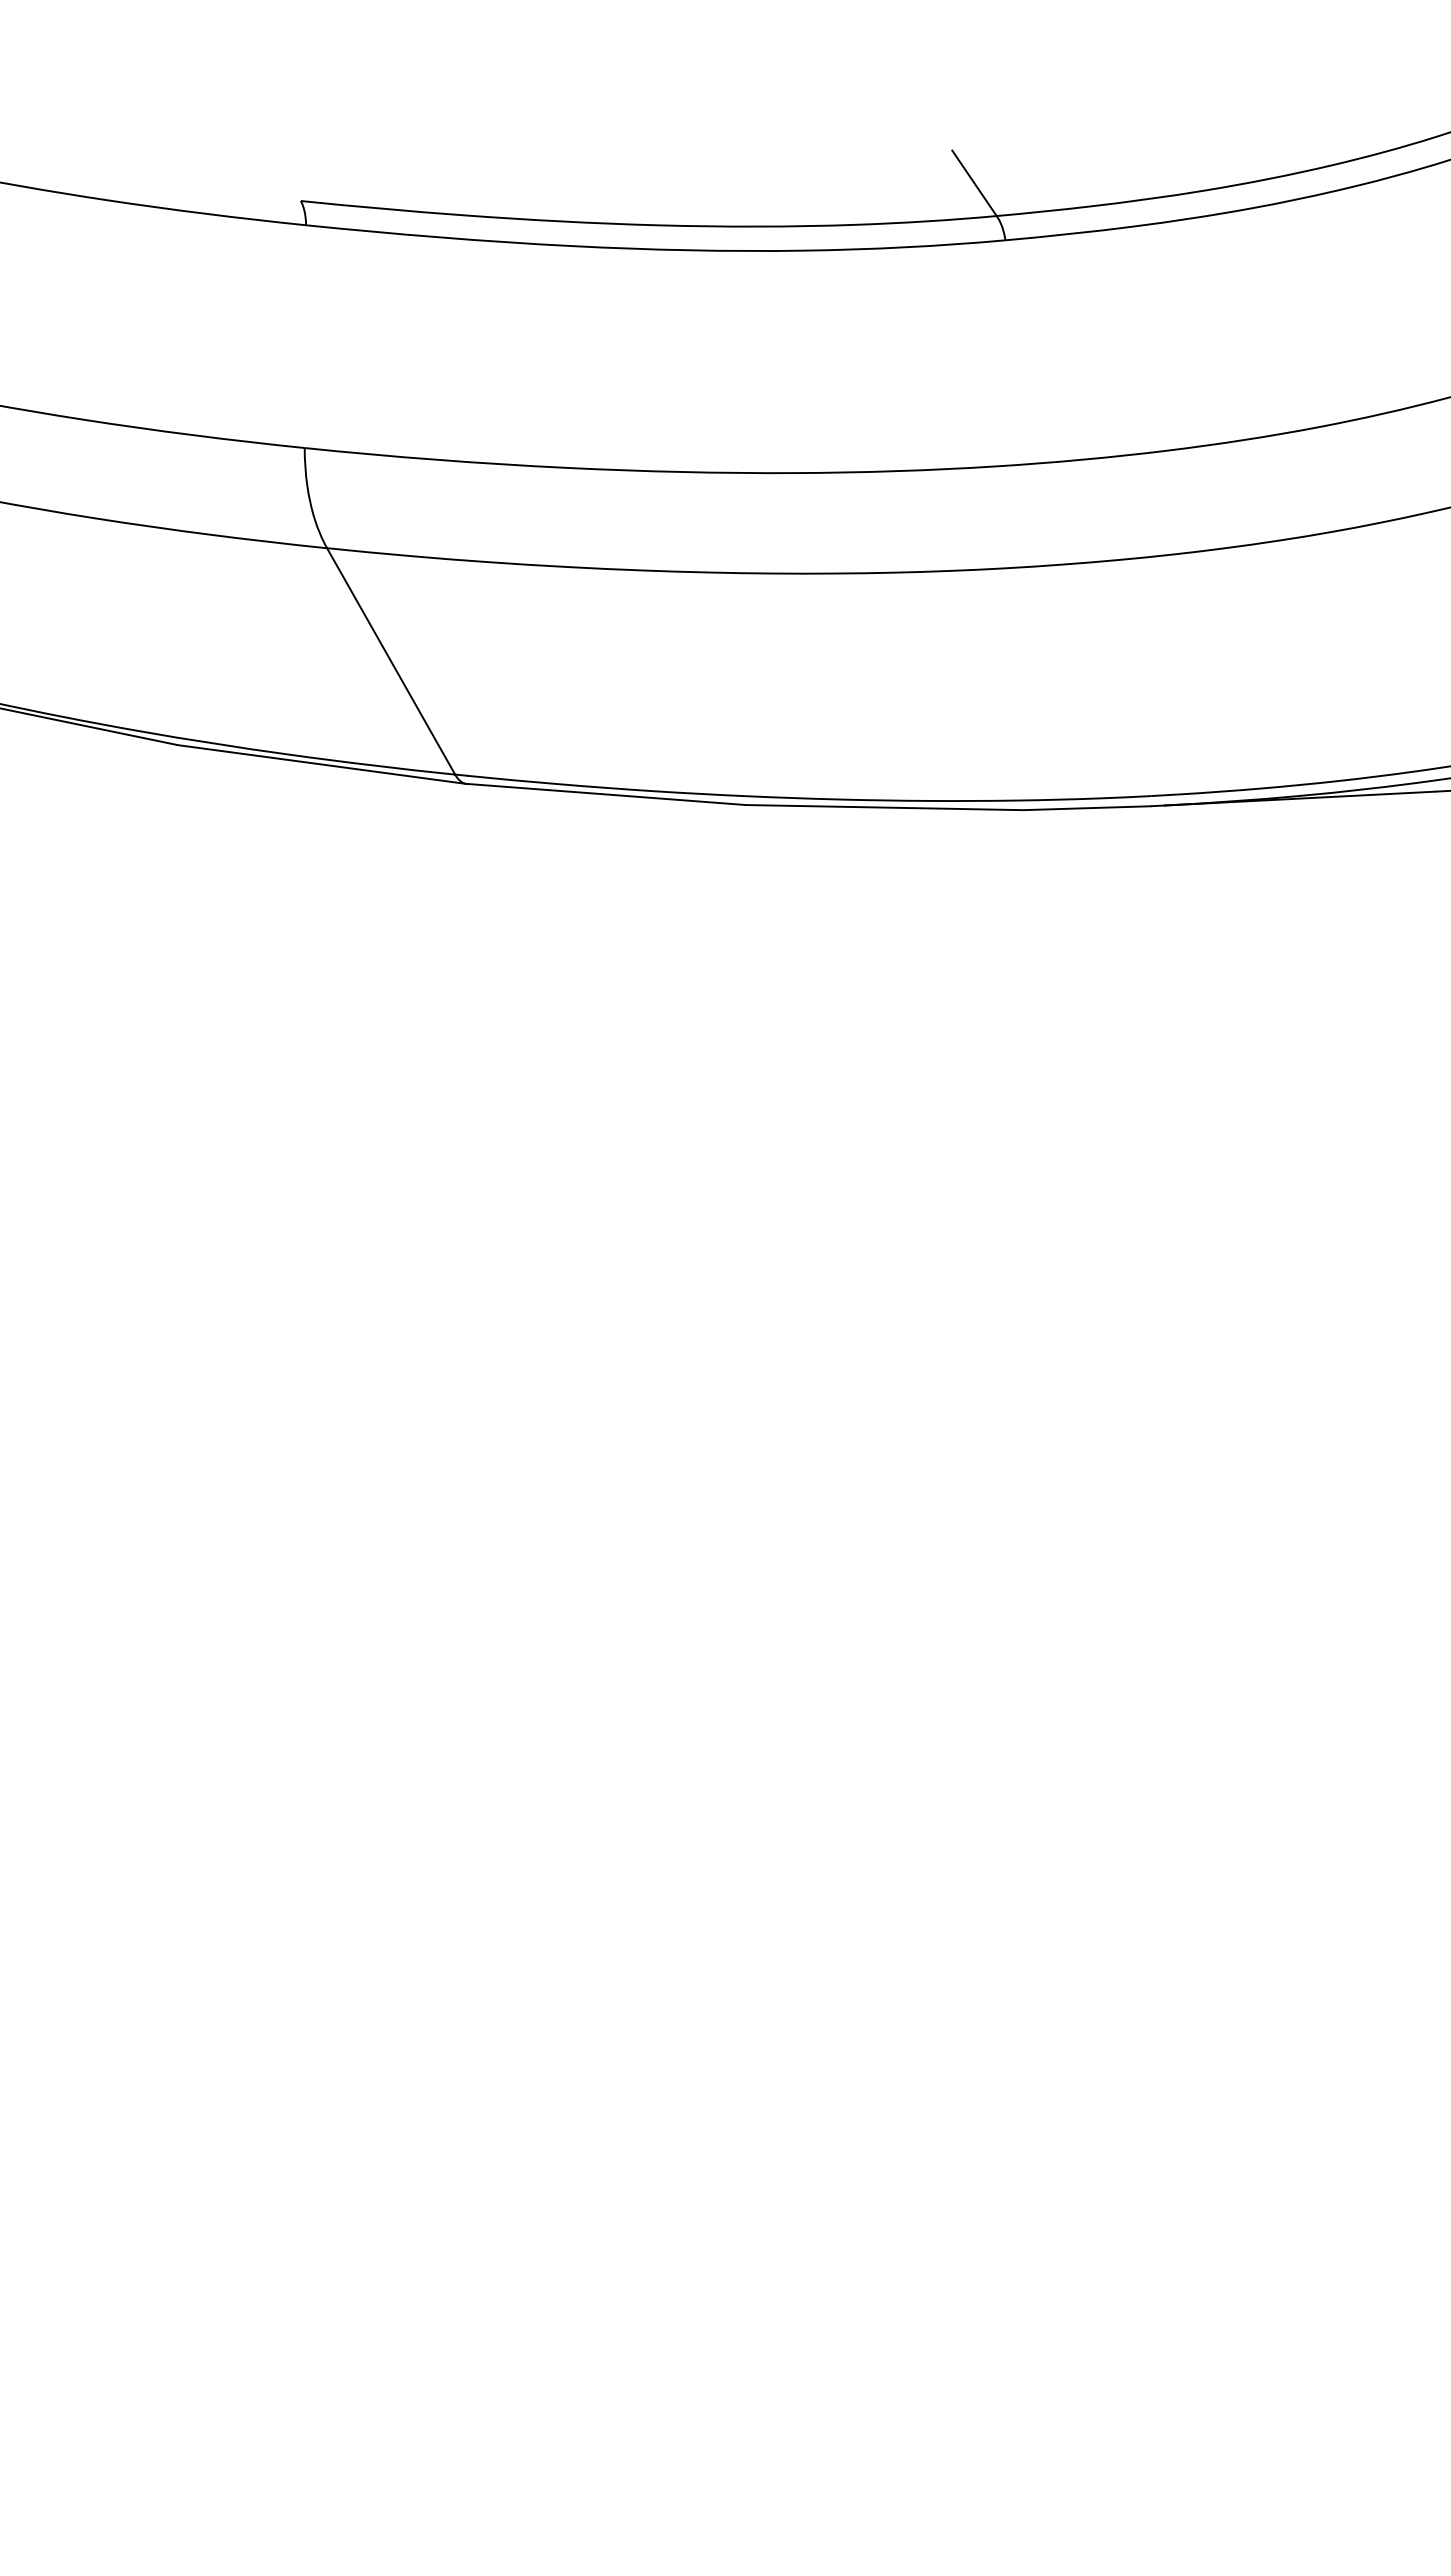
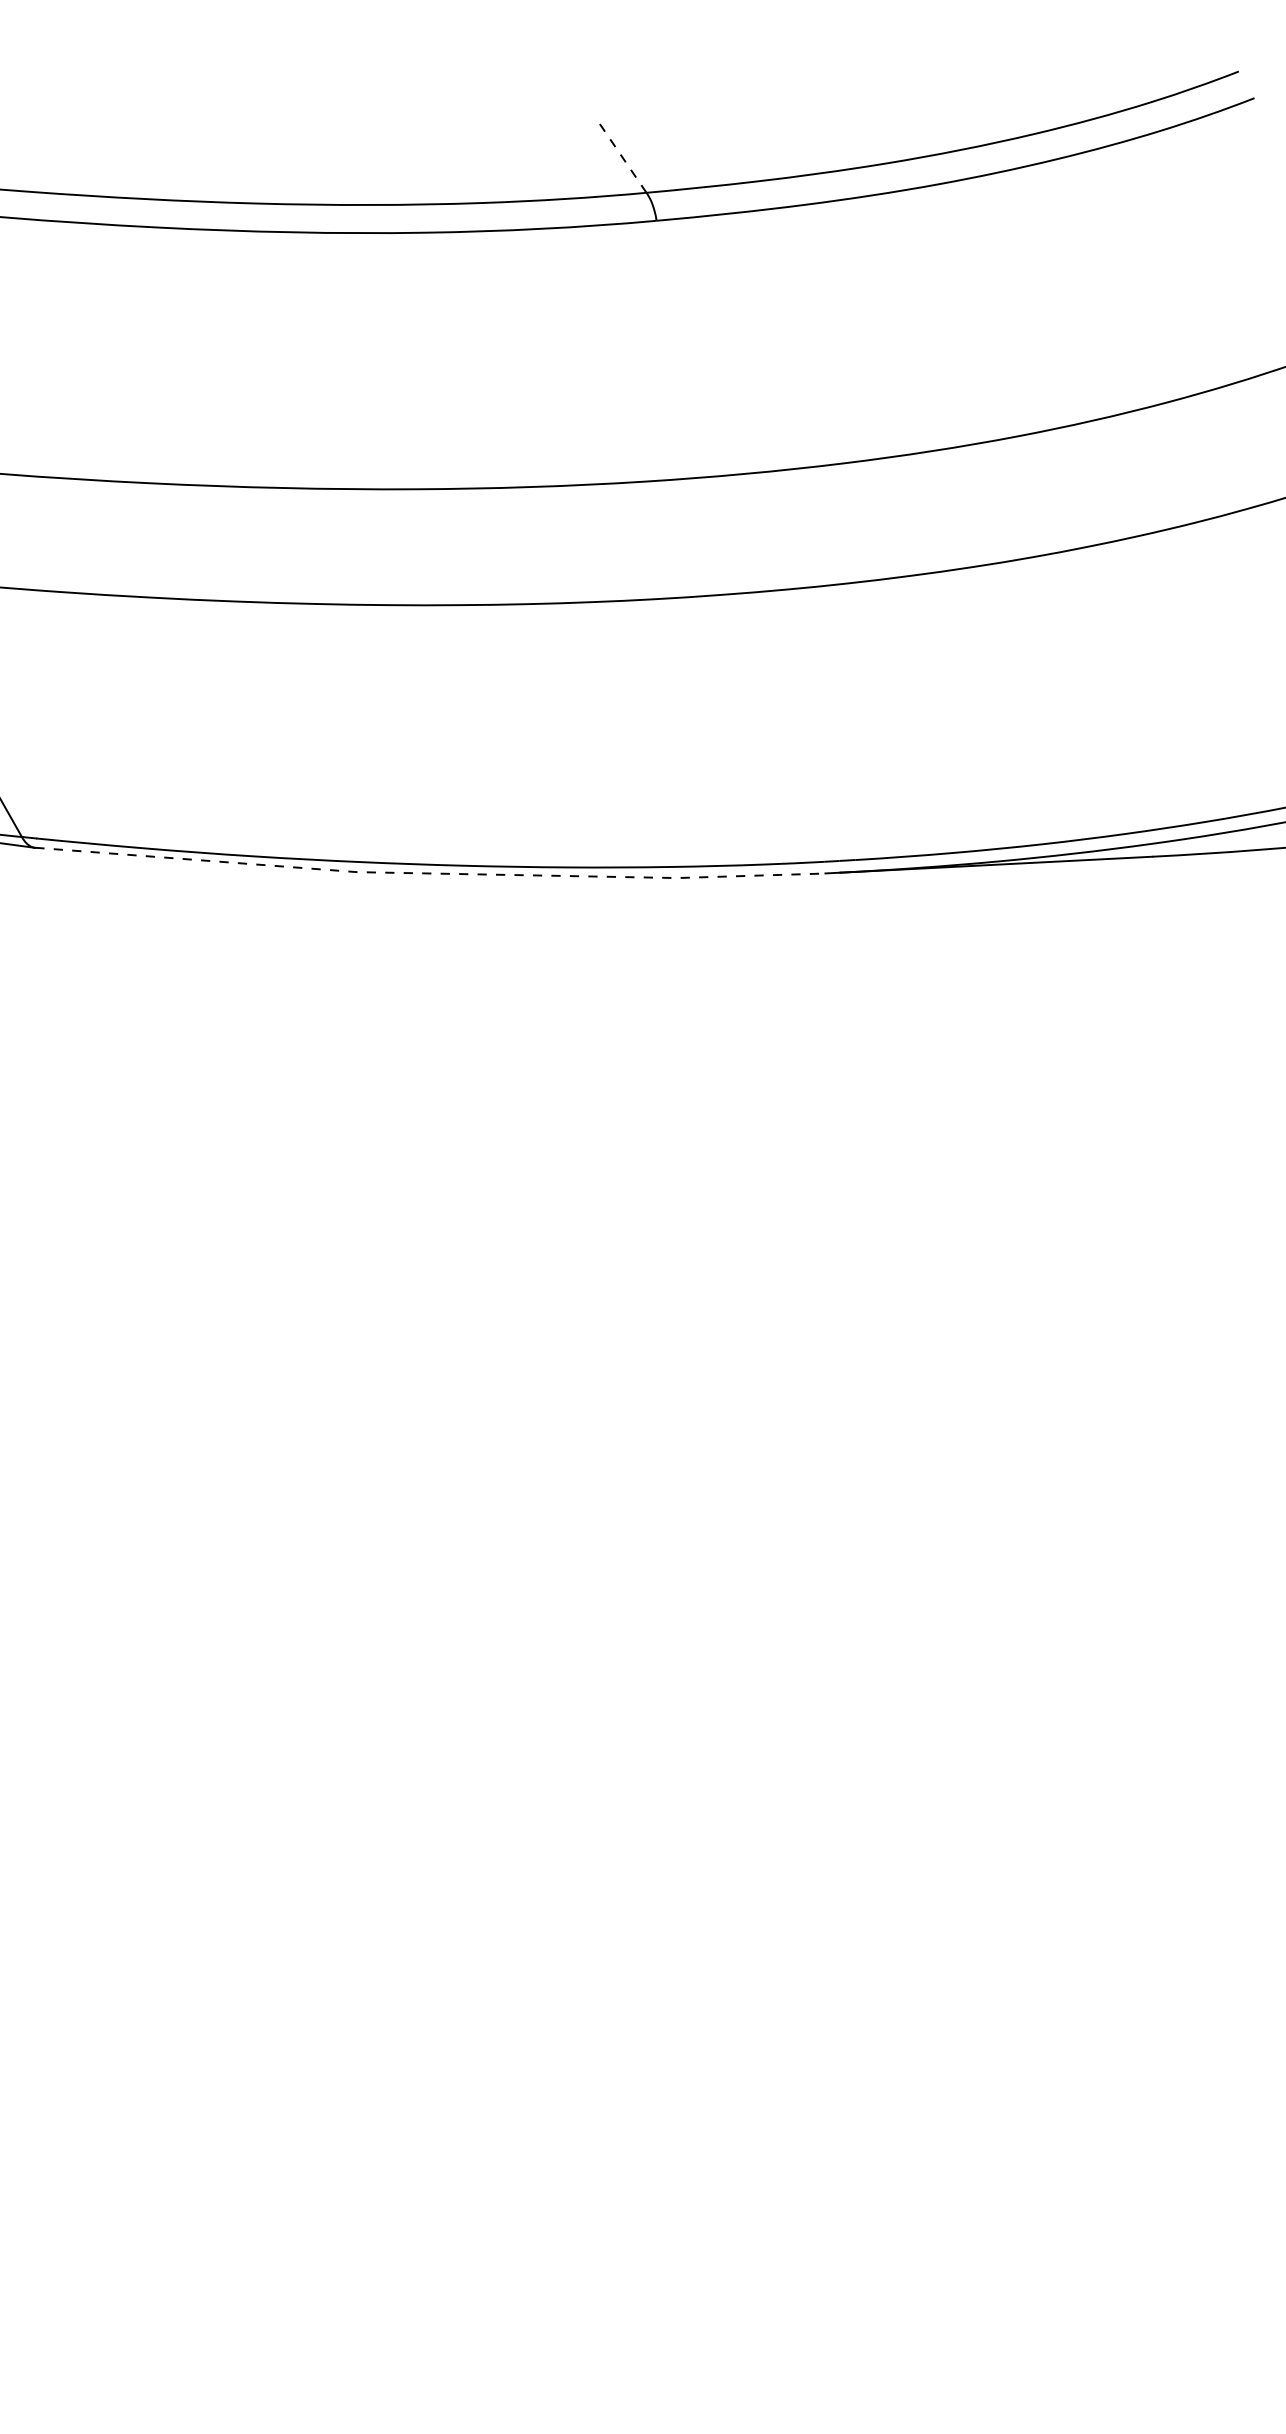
line: (974, 183) -> (620, 155), solid -> dashed
line: (809, 806) -> (430, 873), solid -> dashed

